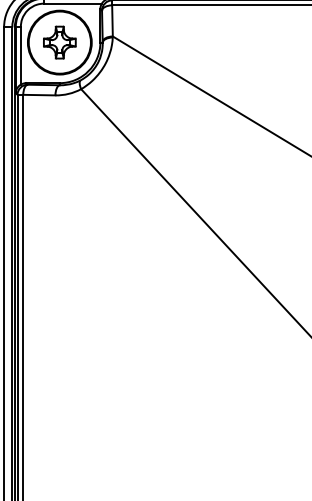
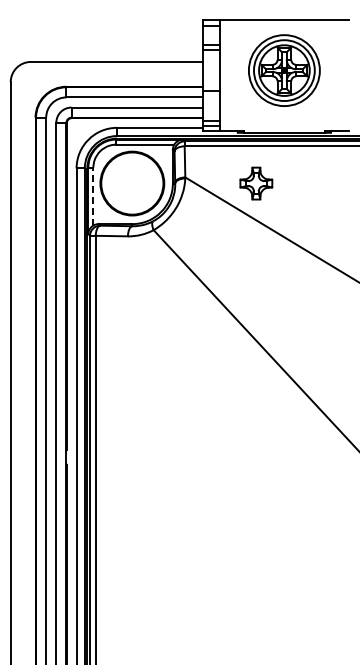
part: (59, 42) -> (256, 183), moved
line: (20, 55) -> (93, 196), solid -> dashed

